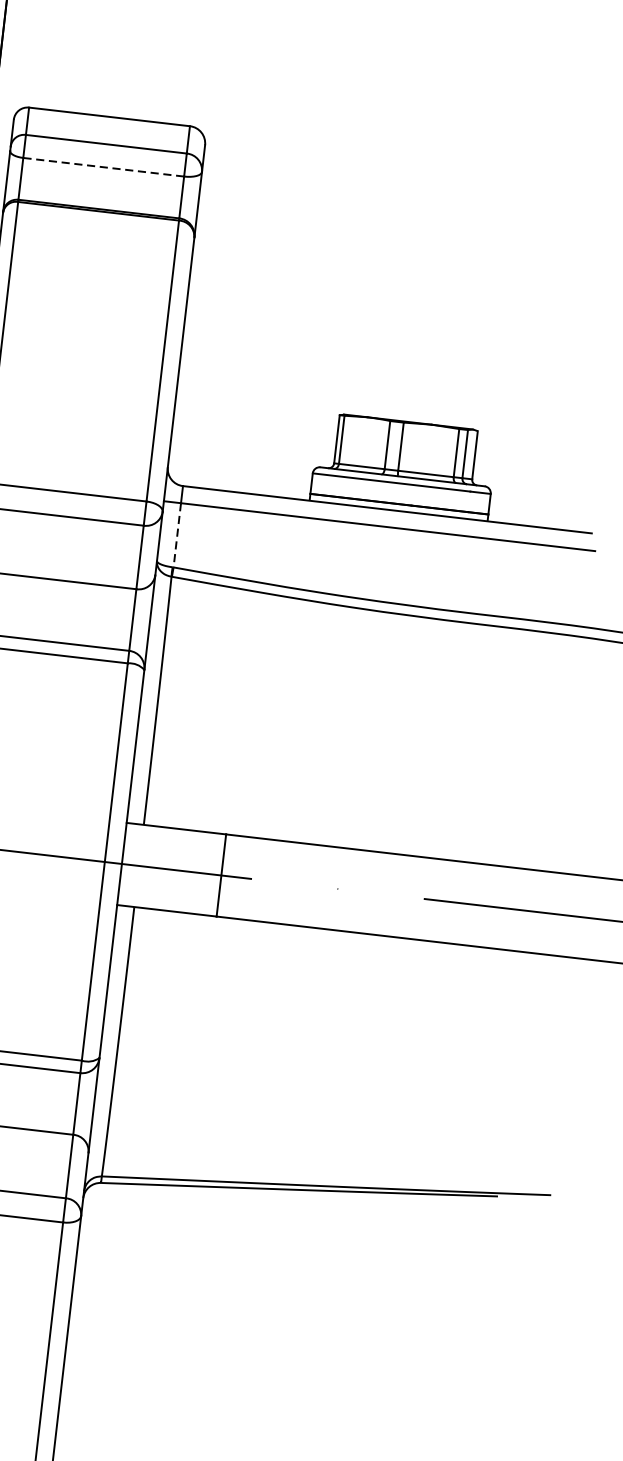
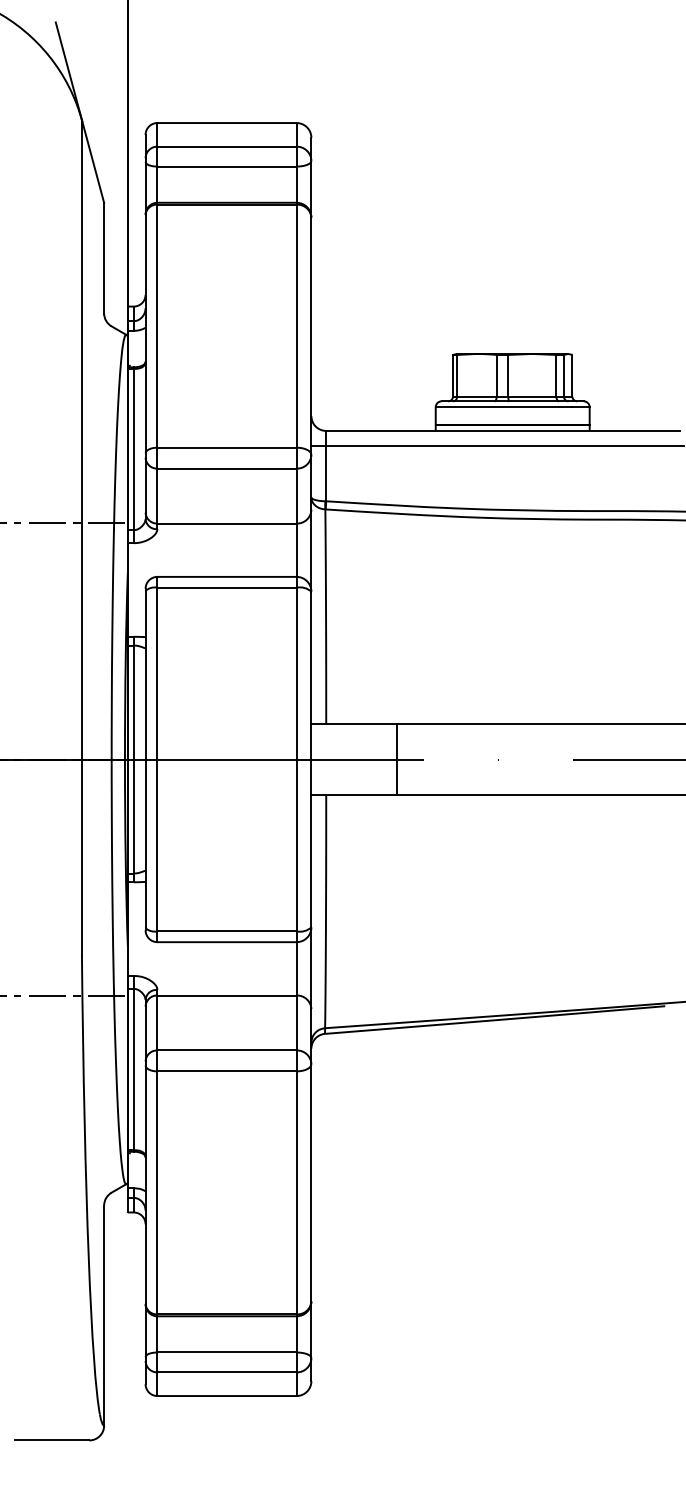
line: (104, 167) -> (227, 166), dashed -> solid
line: (177, 535) -> (326, 473), dashed -> solid

